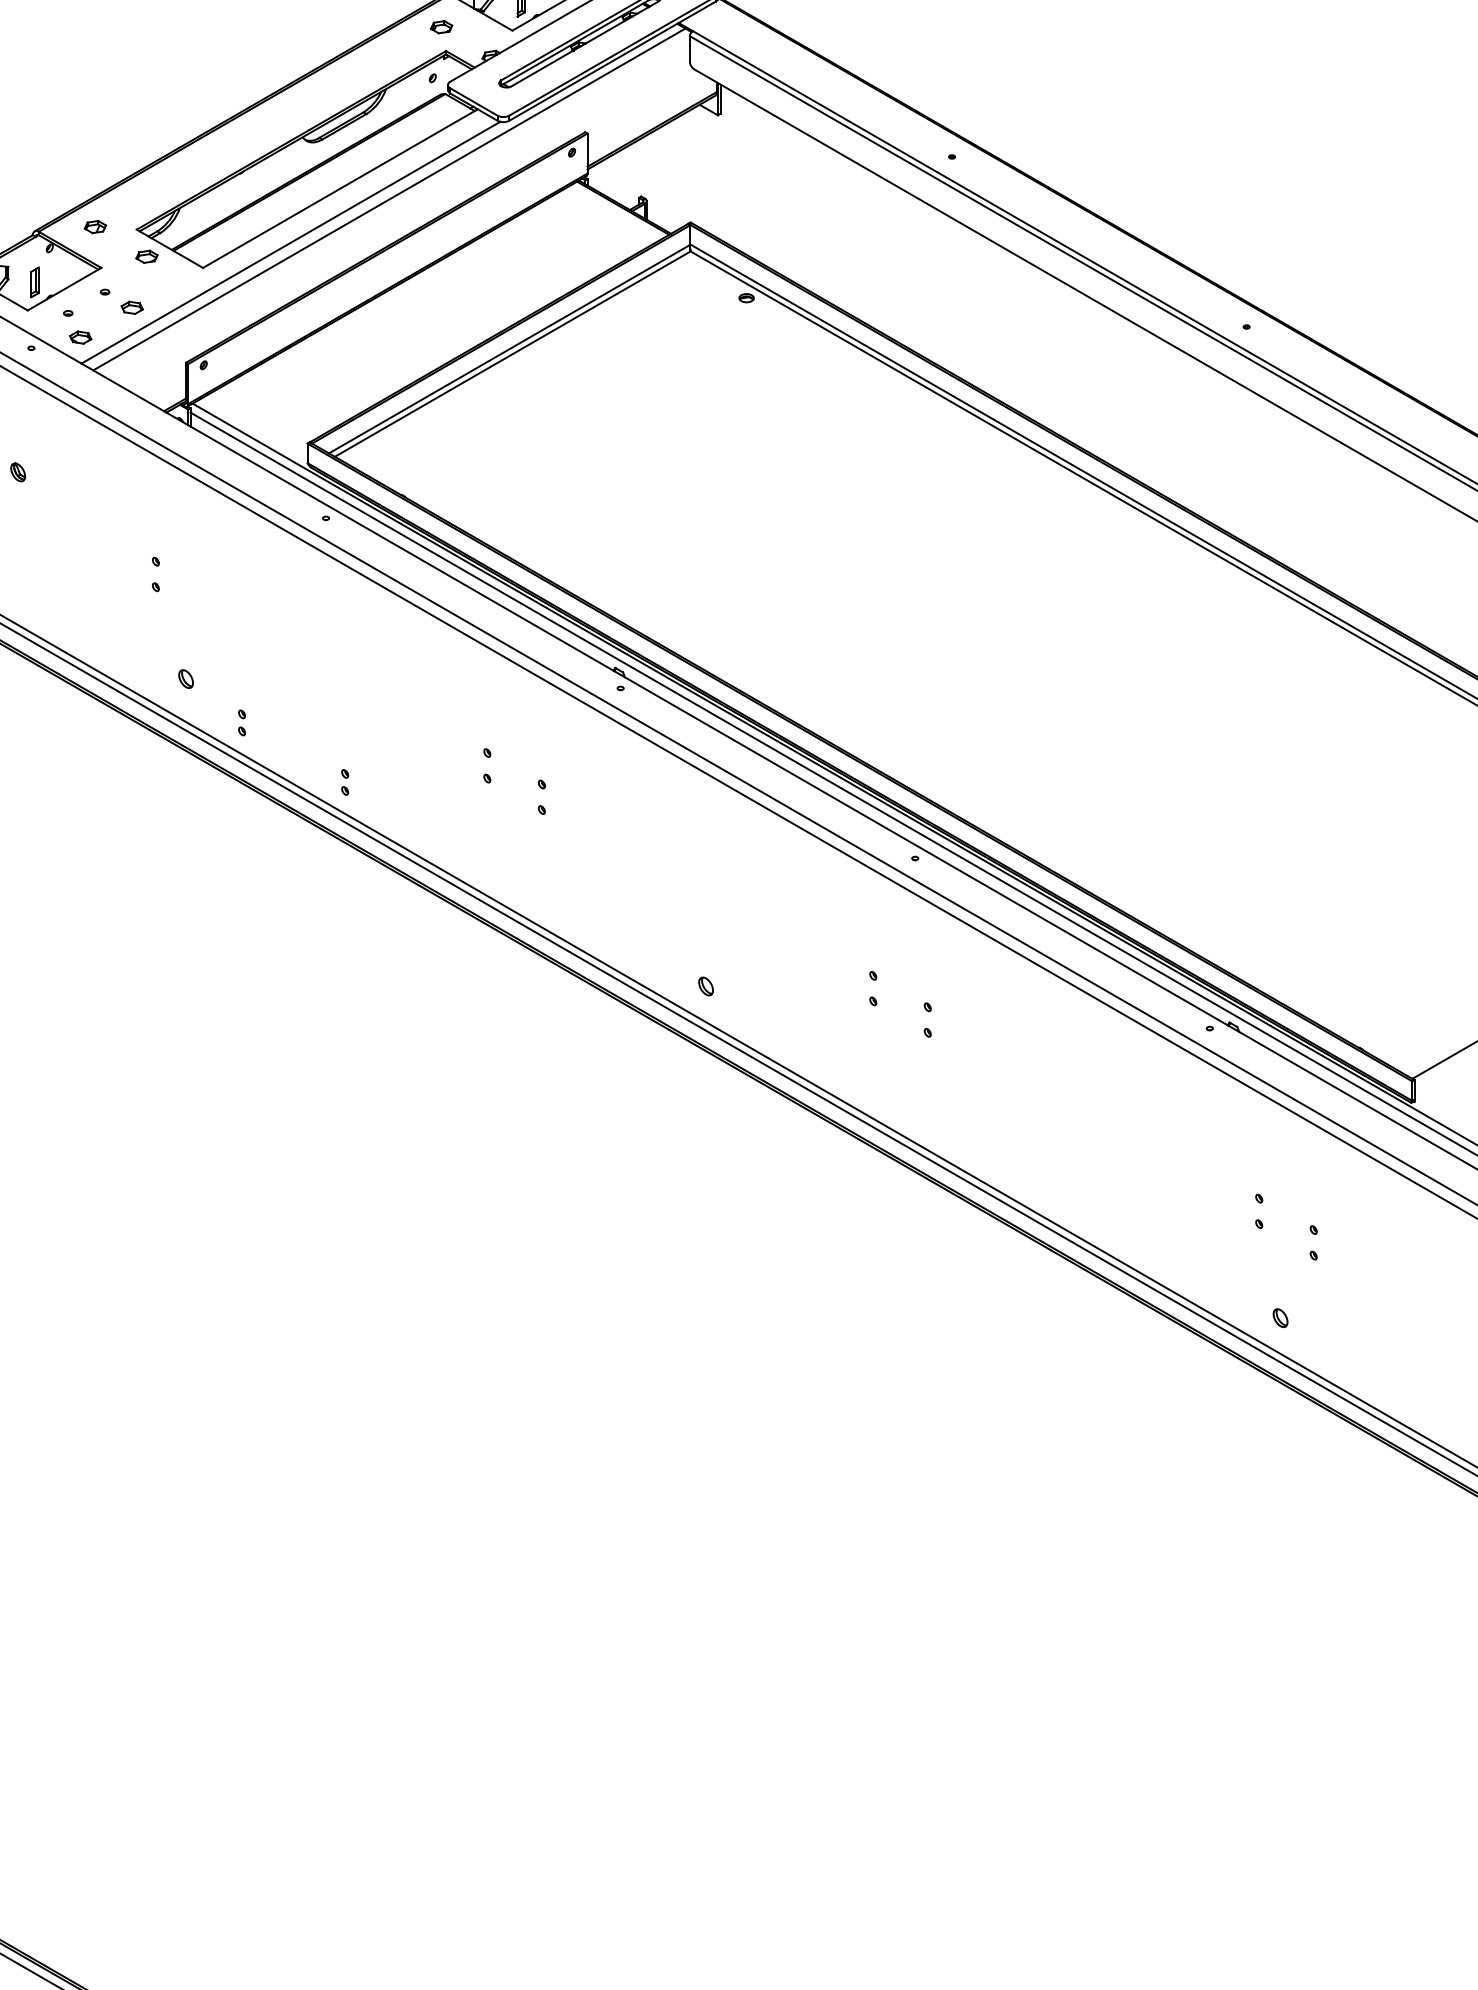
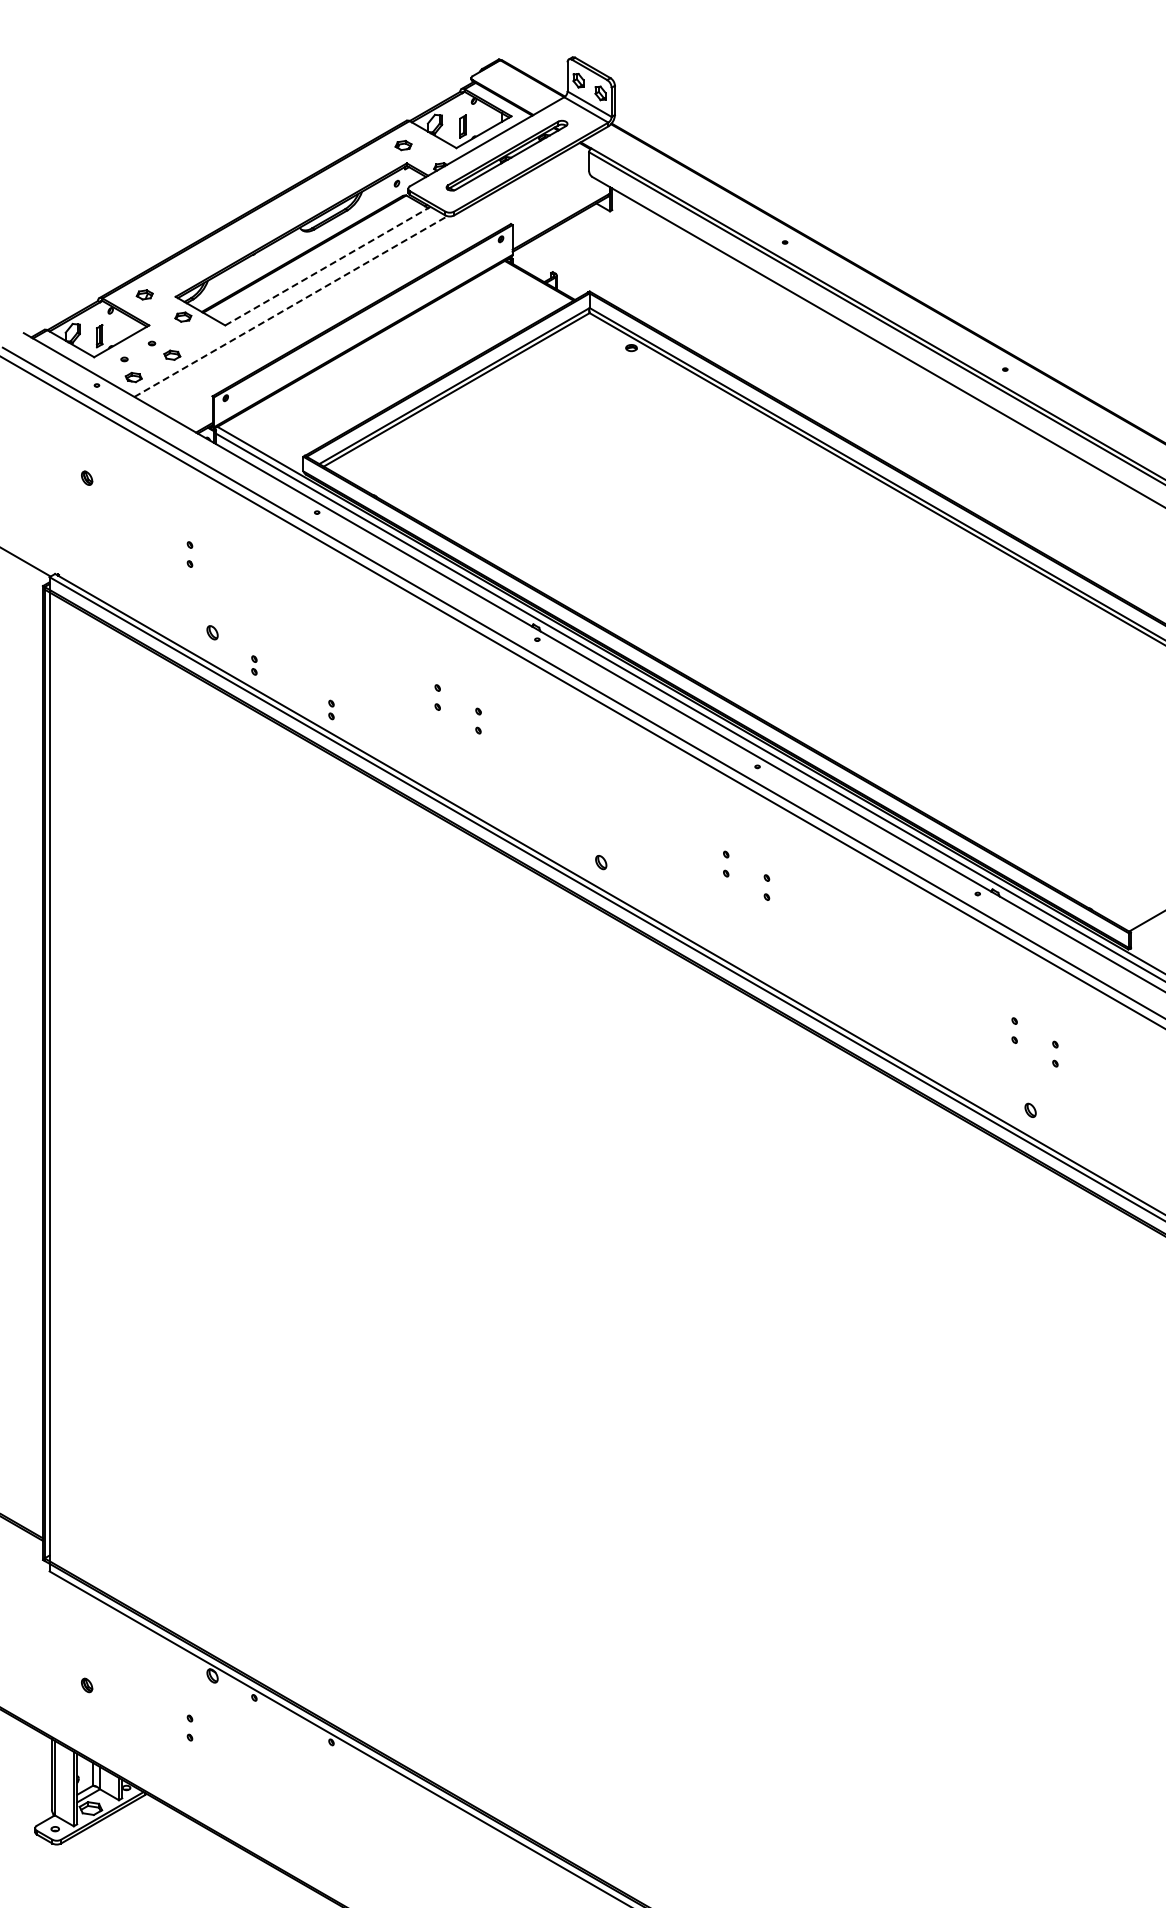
line: (339, 189) -> (327, 266), solid -> dashed
line: (389, 199) -> (364, 274), removed
line: (290, 242) -> (290, 306), solid -> dashed

